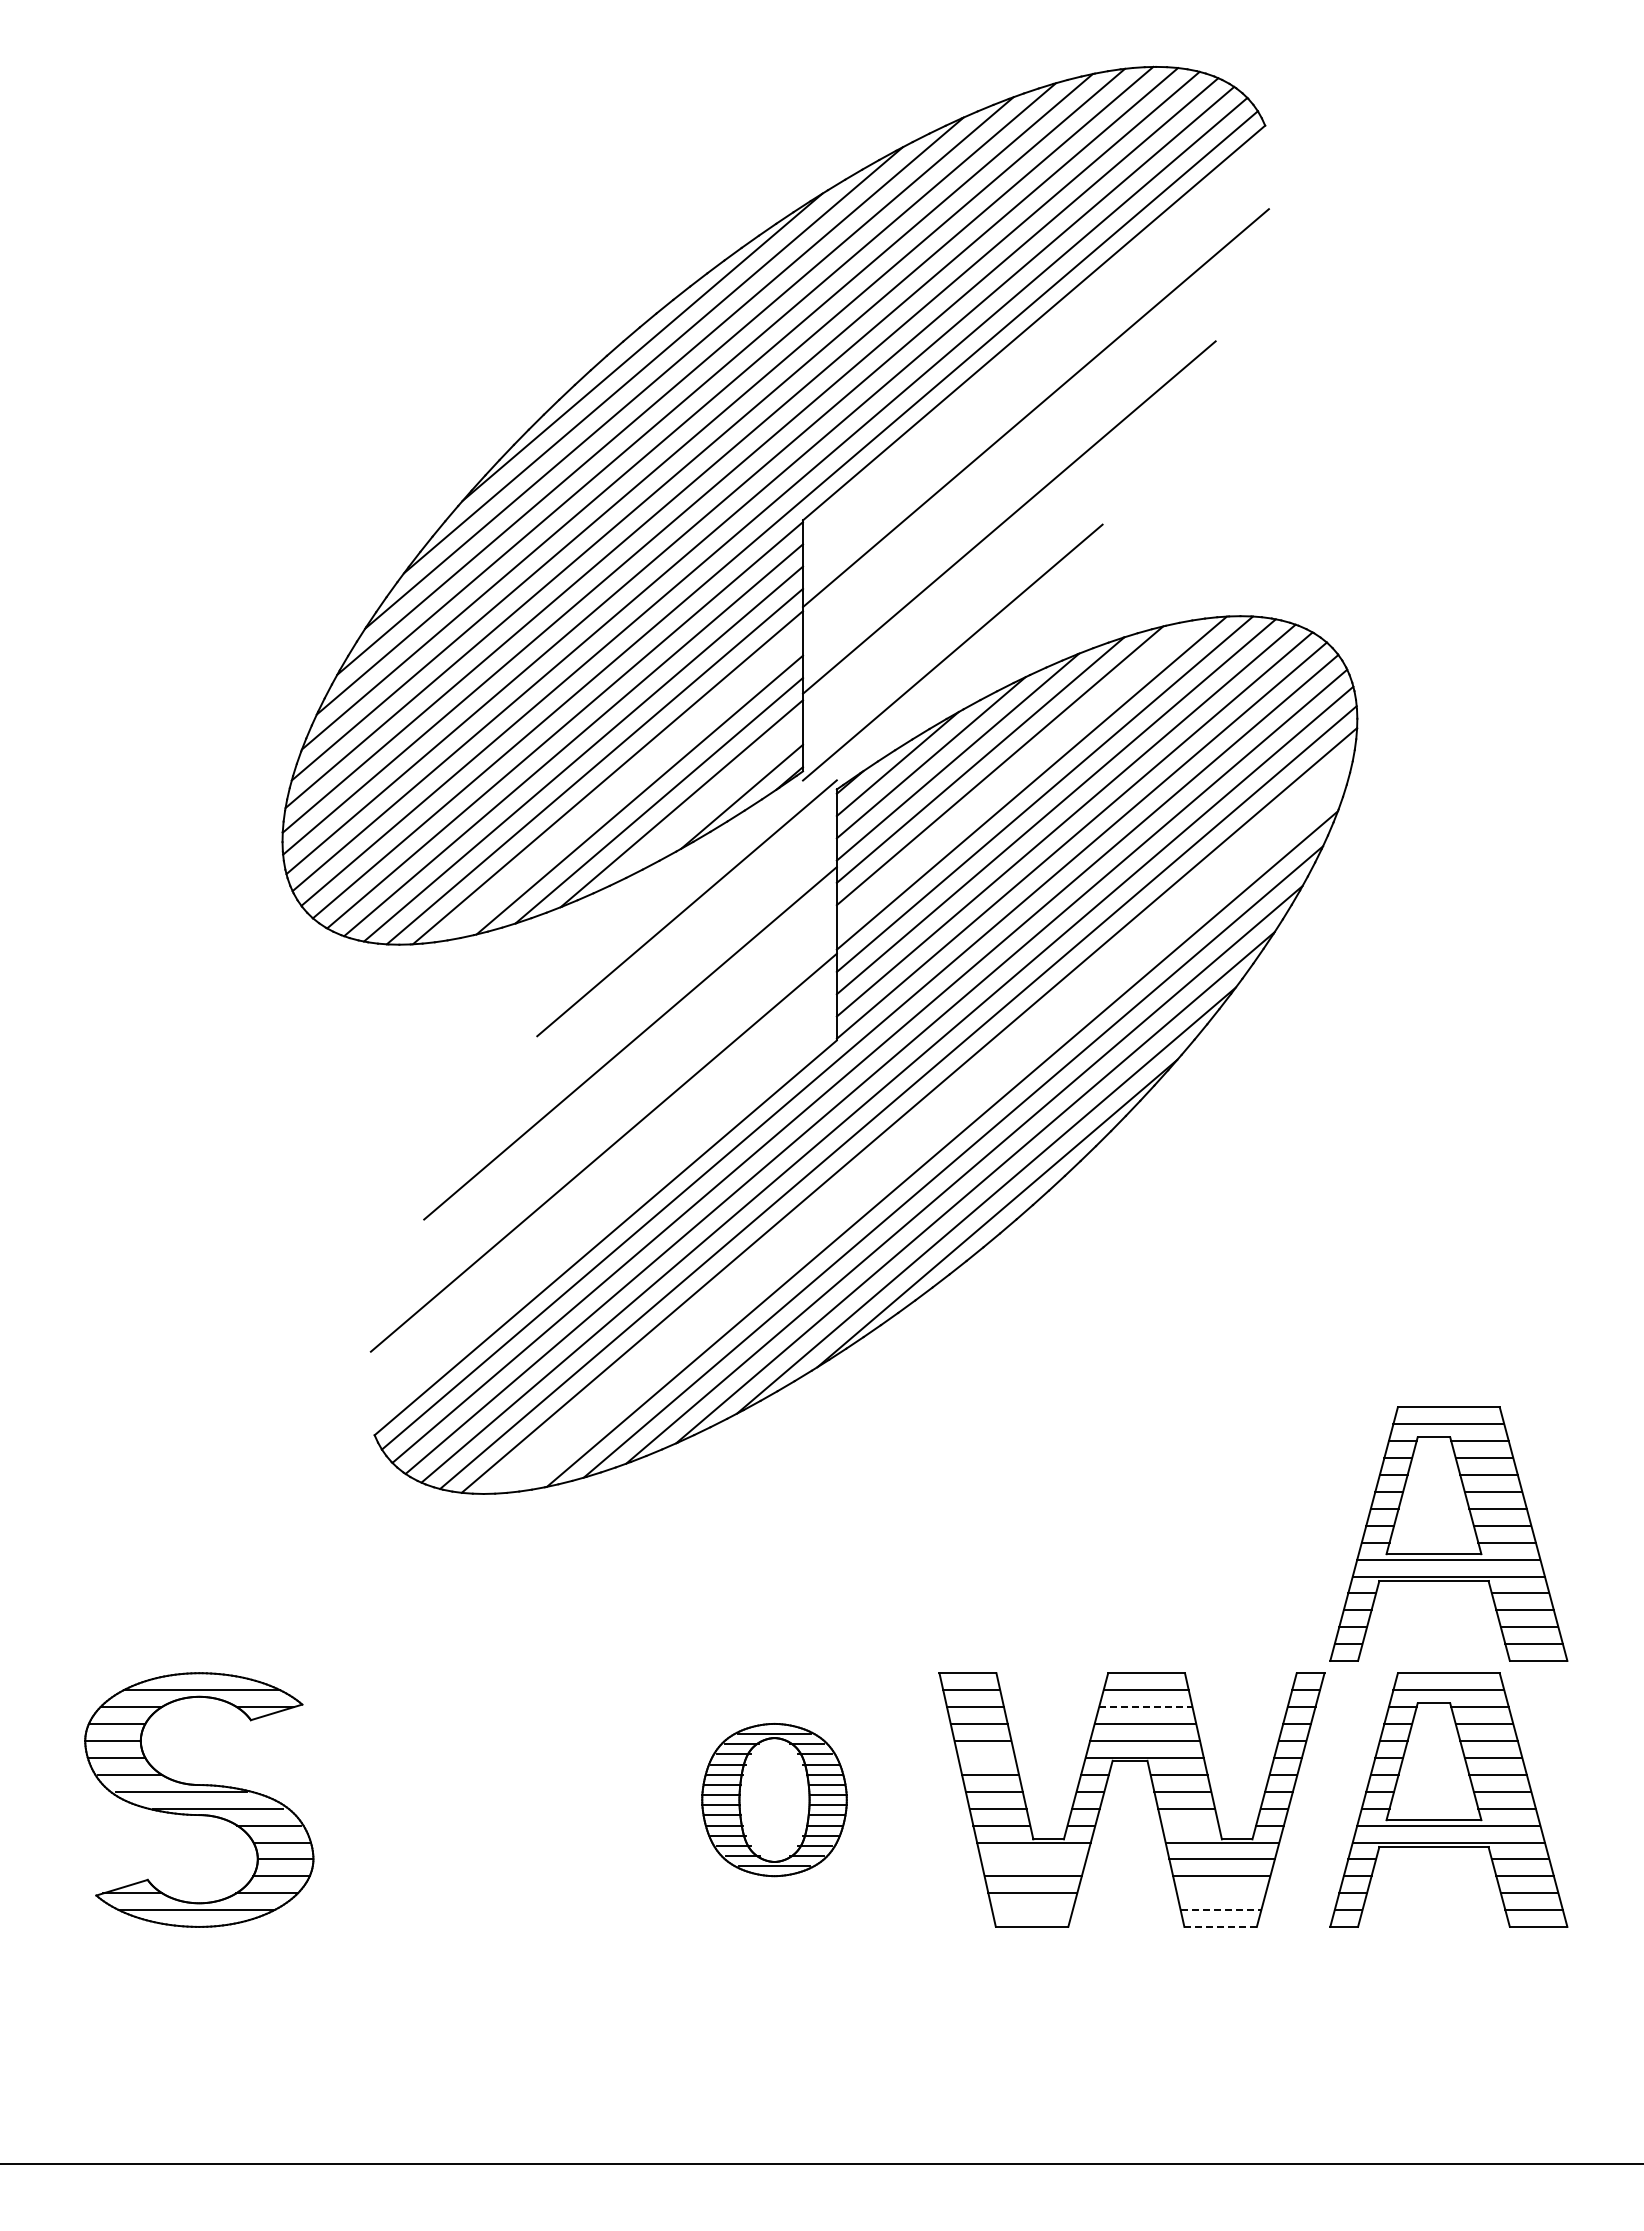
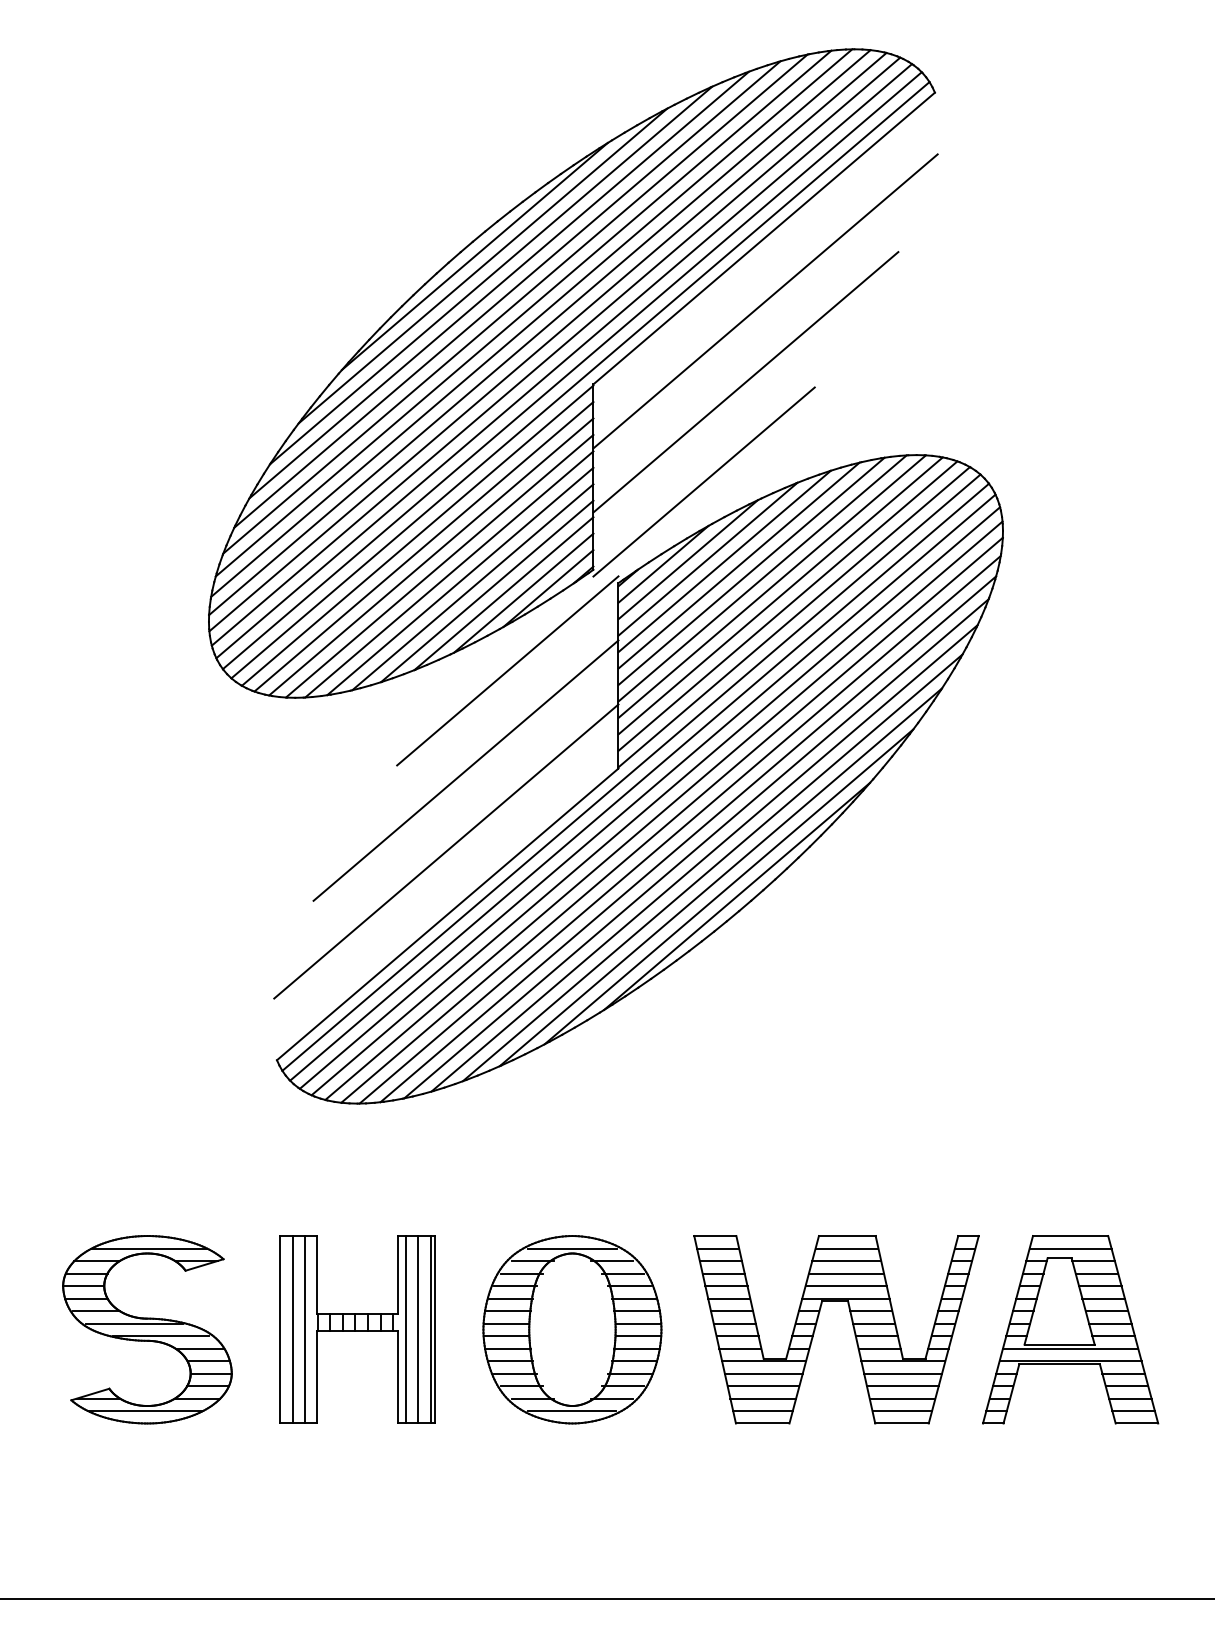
line: (1016, 773) -> (751, 571), added
line: (622, 787) -> (460, 581), added
line: (708, 802) -> (523, 592), added
line: (920, 1122) -> (680, 829), added
line: (931, 1136) -> (688, 839), added
part: (1448, 1533) -> (1070, 1132), removed
line: (1145, 1707) -> (846, 1261), dashed -> solid
line: (986, 1757) -> (729, 1298), added
part: (483, 1799) -> (357, 1329), added
part: (774, 1799) -> (572, 1329), size x1.67
line: (1189, 1825) -> (879, 1348), added
line: (1033, 1859) -> (763, 1373), added
line: (1220, 1893) -> (901, 1398), added
line: (1032, 1910) -> (763, 1411), added
line: (1221, 1910) -> (902, 1411), dashed -> solid
line: (1221, 1926) -> (902, 1423), dashed -> solid

